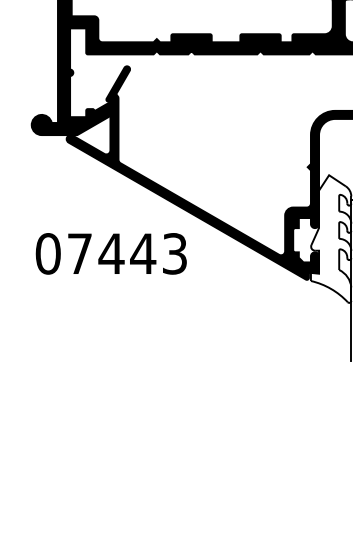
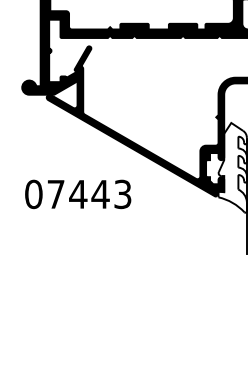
text: (110, 253) -> (77, 194), moved

